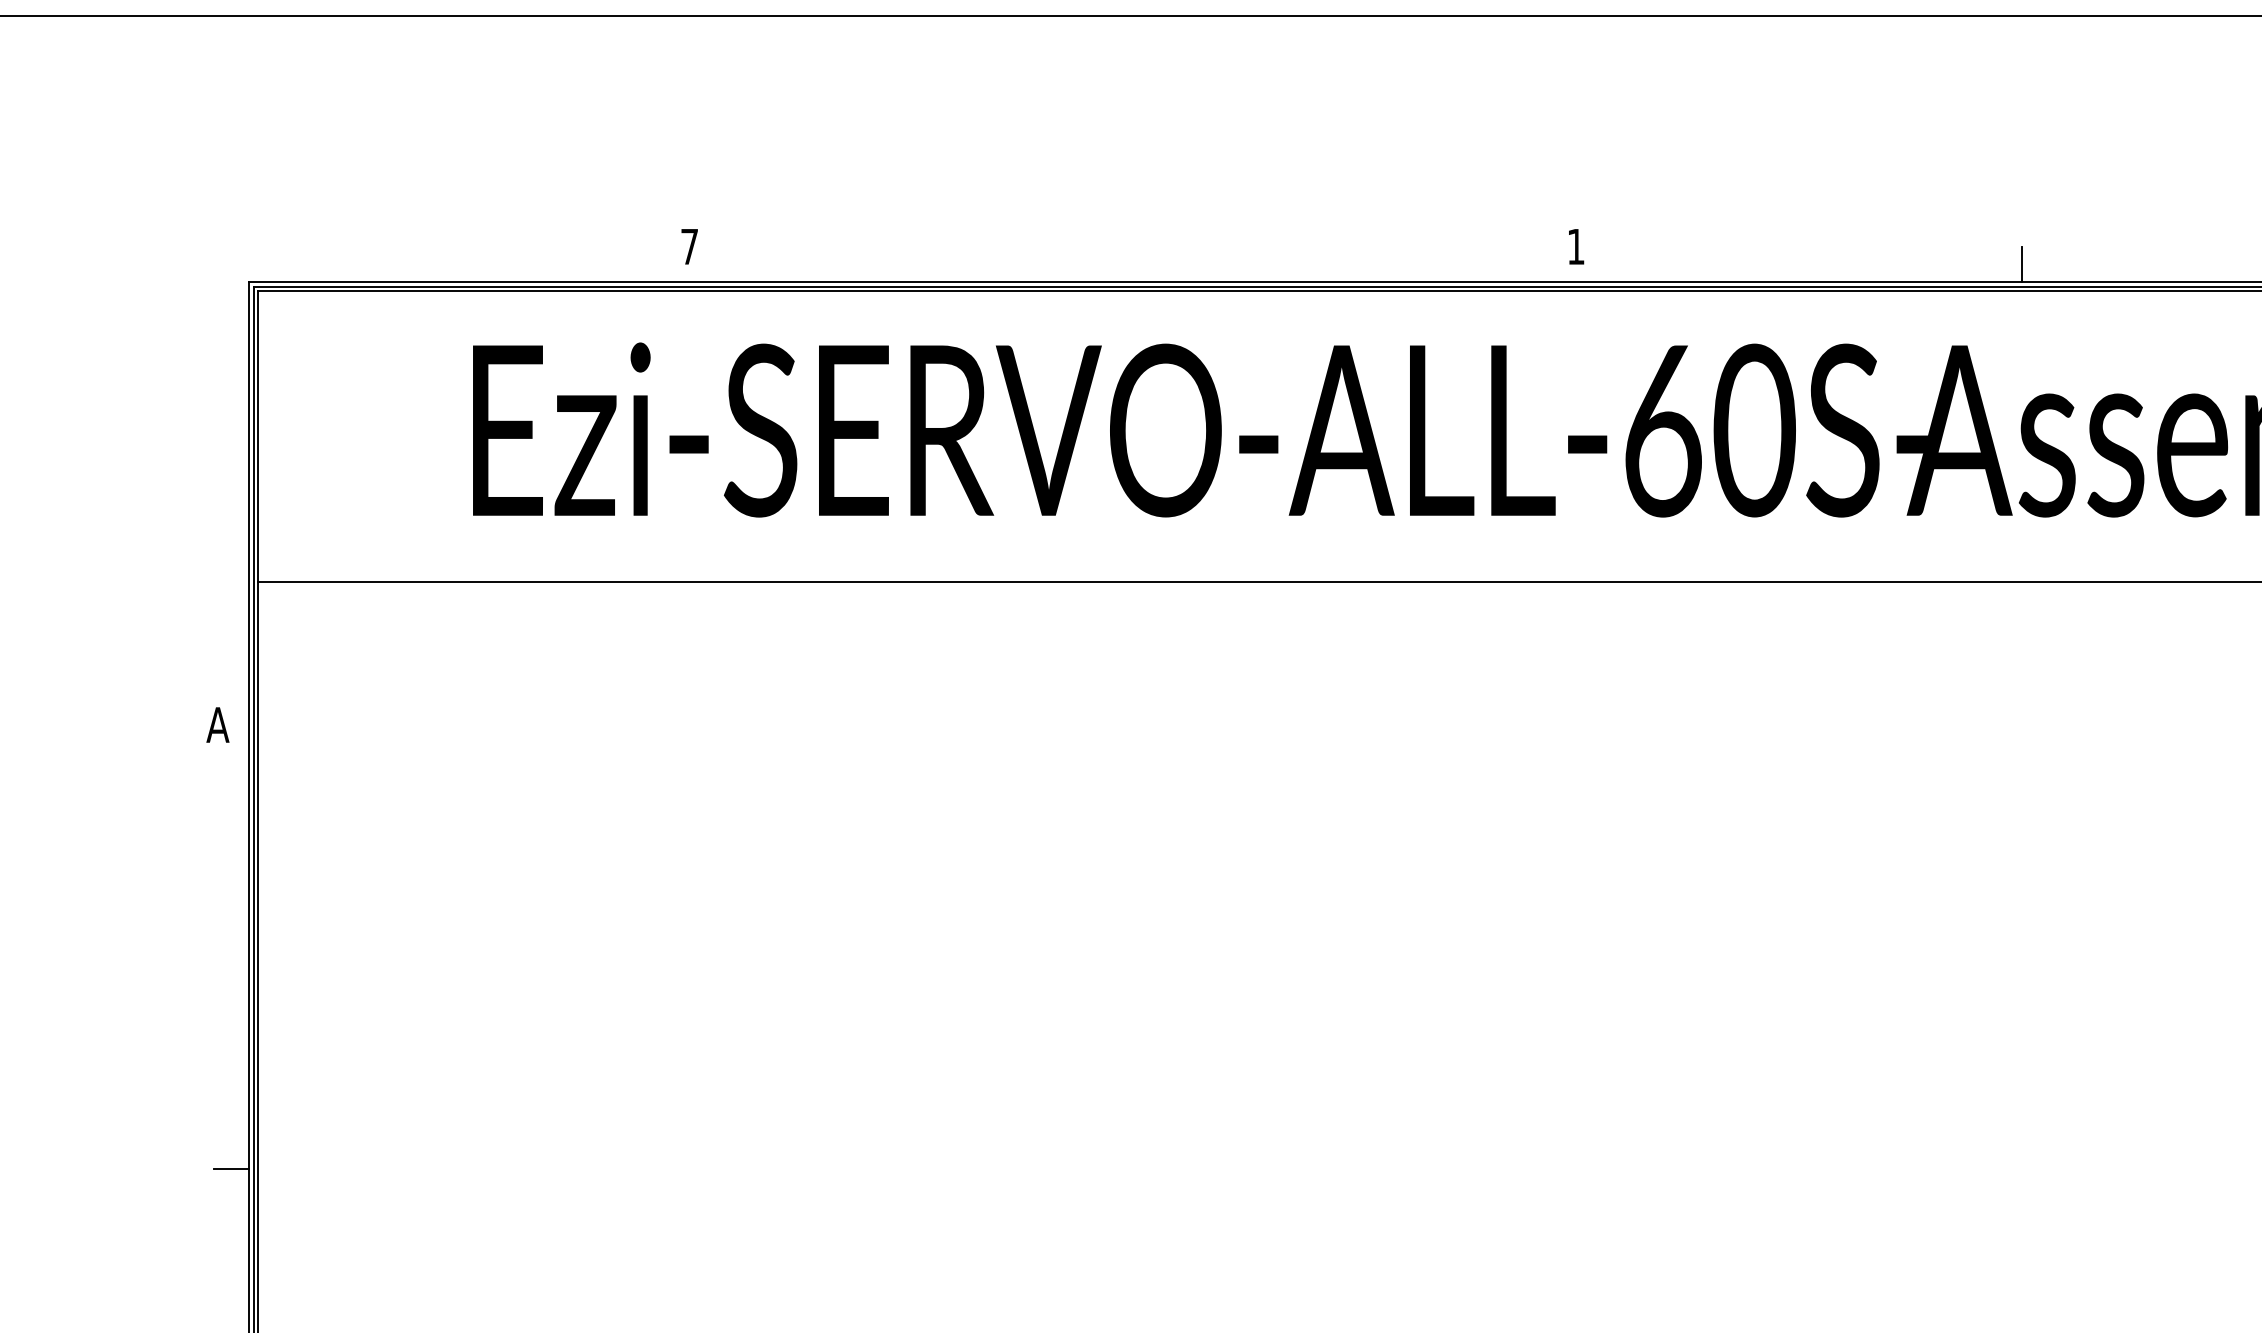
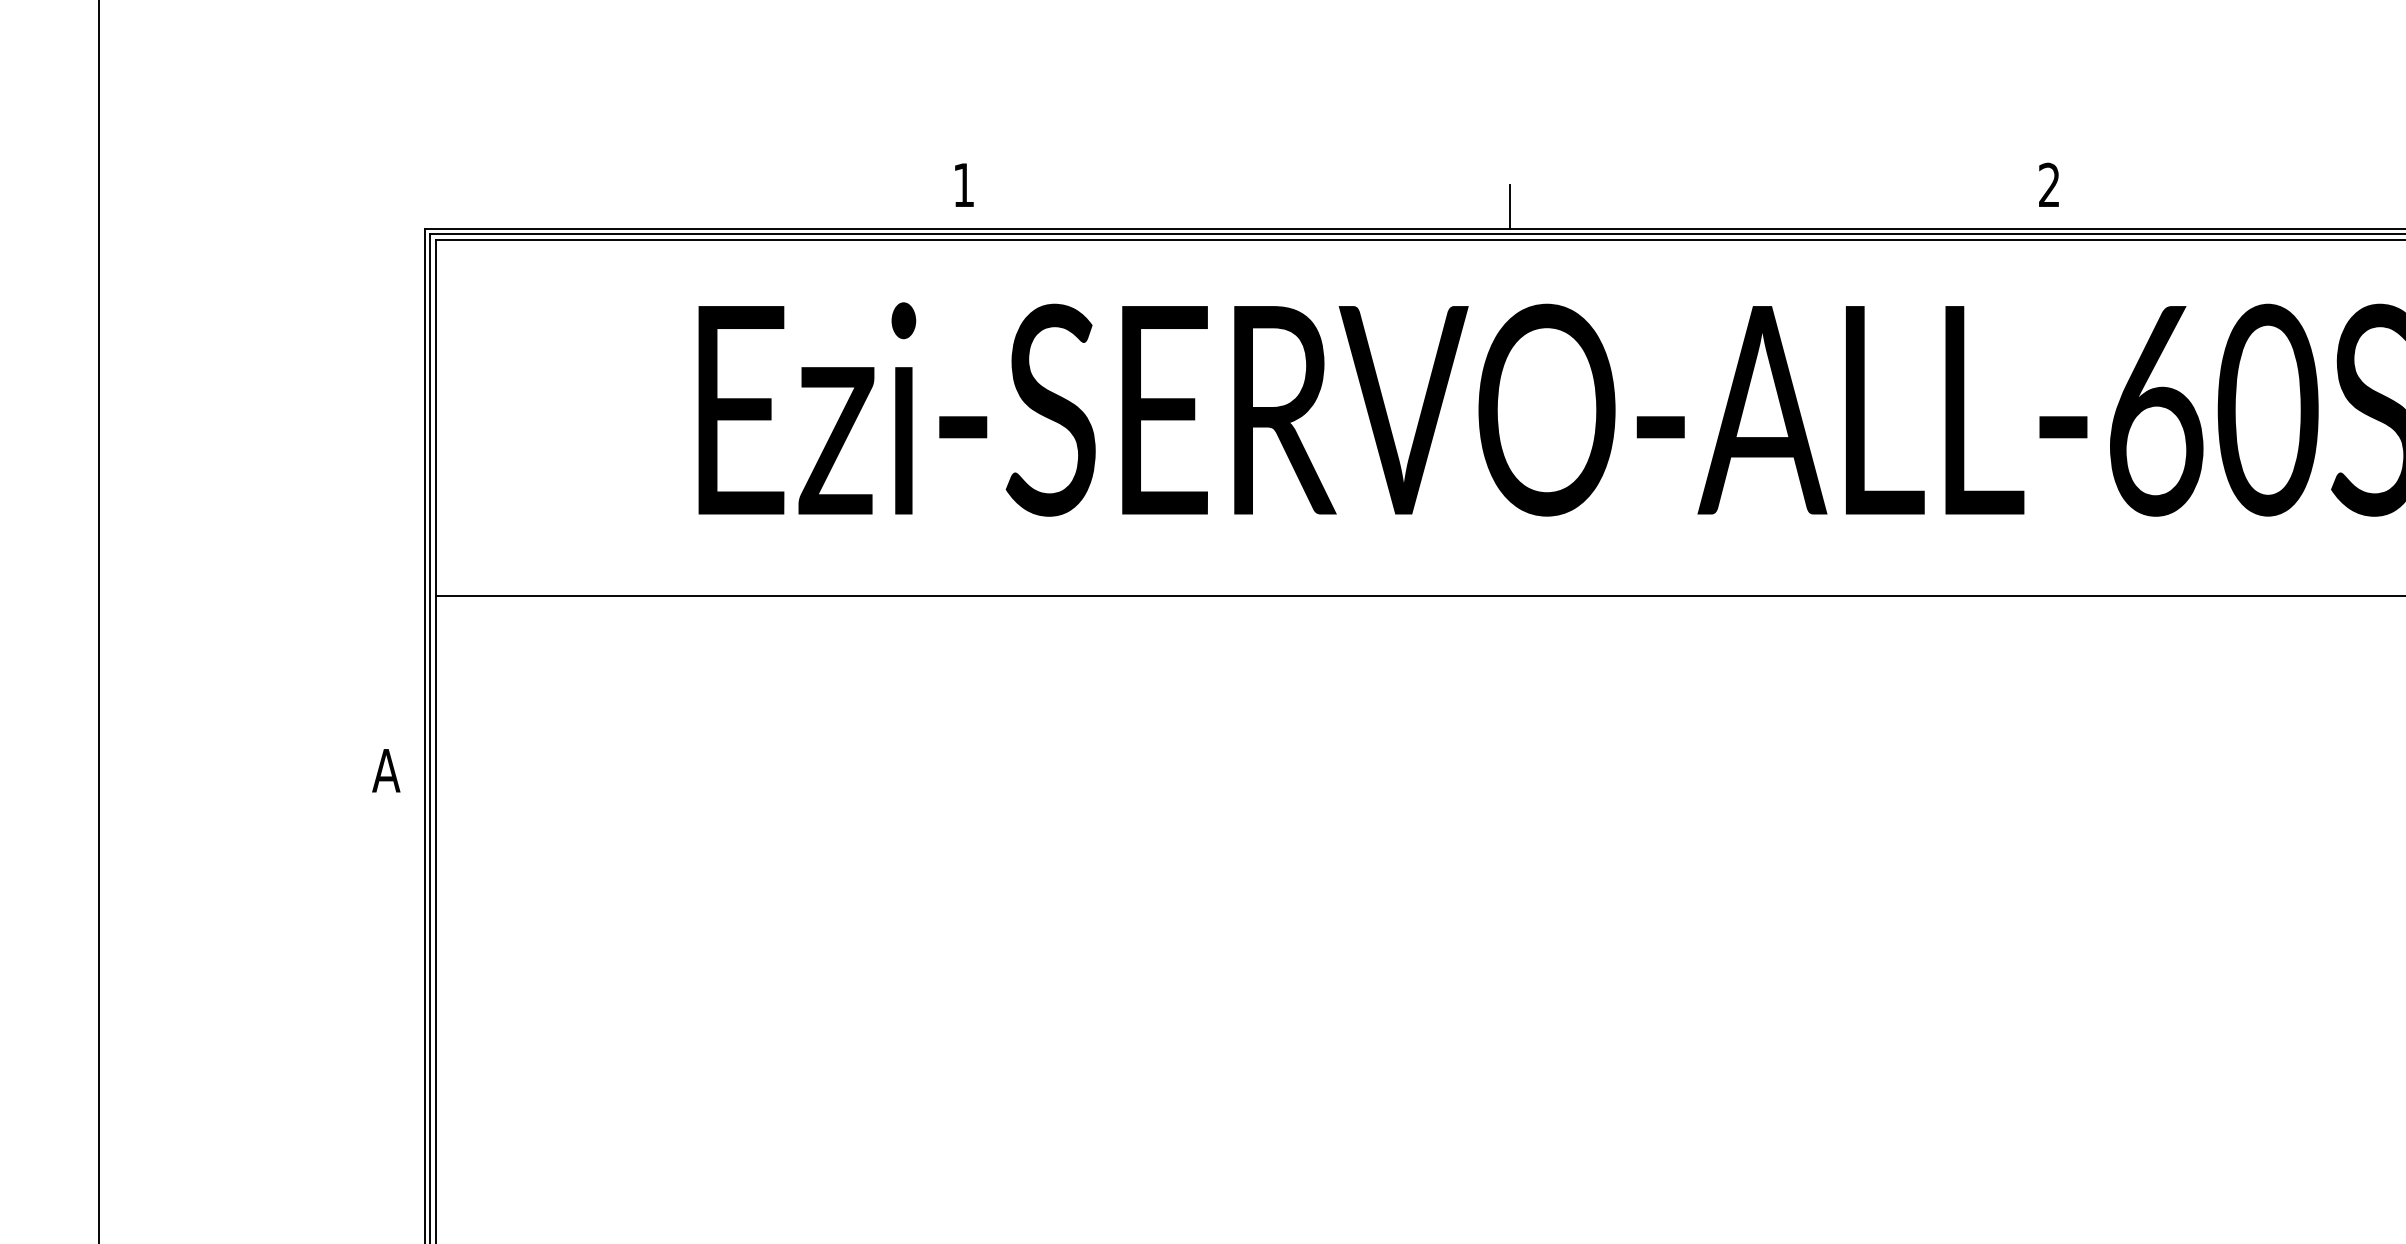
text: (689, 246) -> (963, 184), 7 -> 1
text: (1575, 246) -> (2048, 184), 1 -> 2
line: (1135, 264) -> (1509, 206), added

